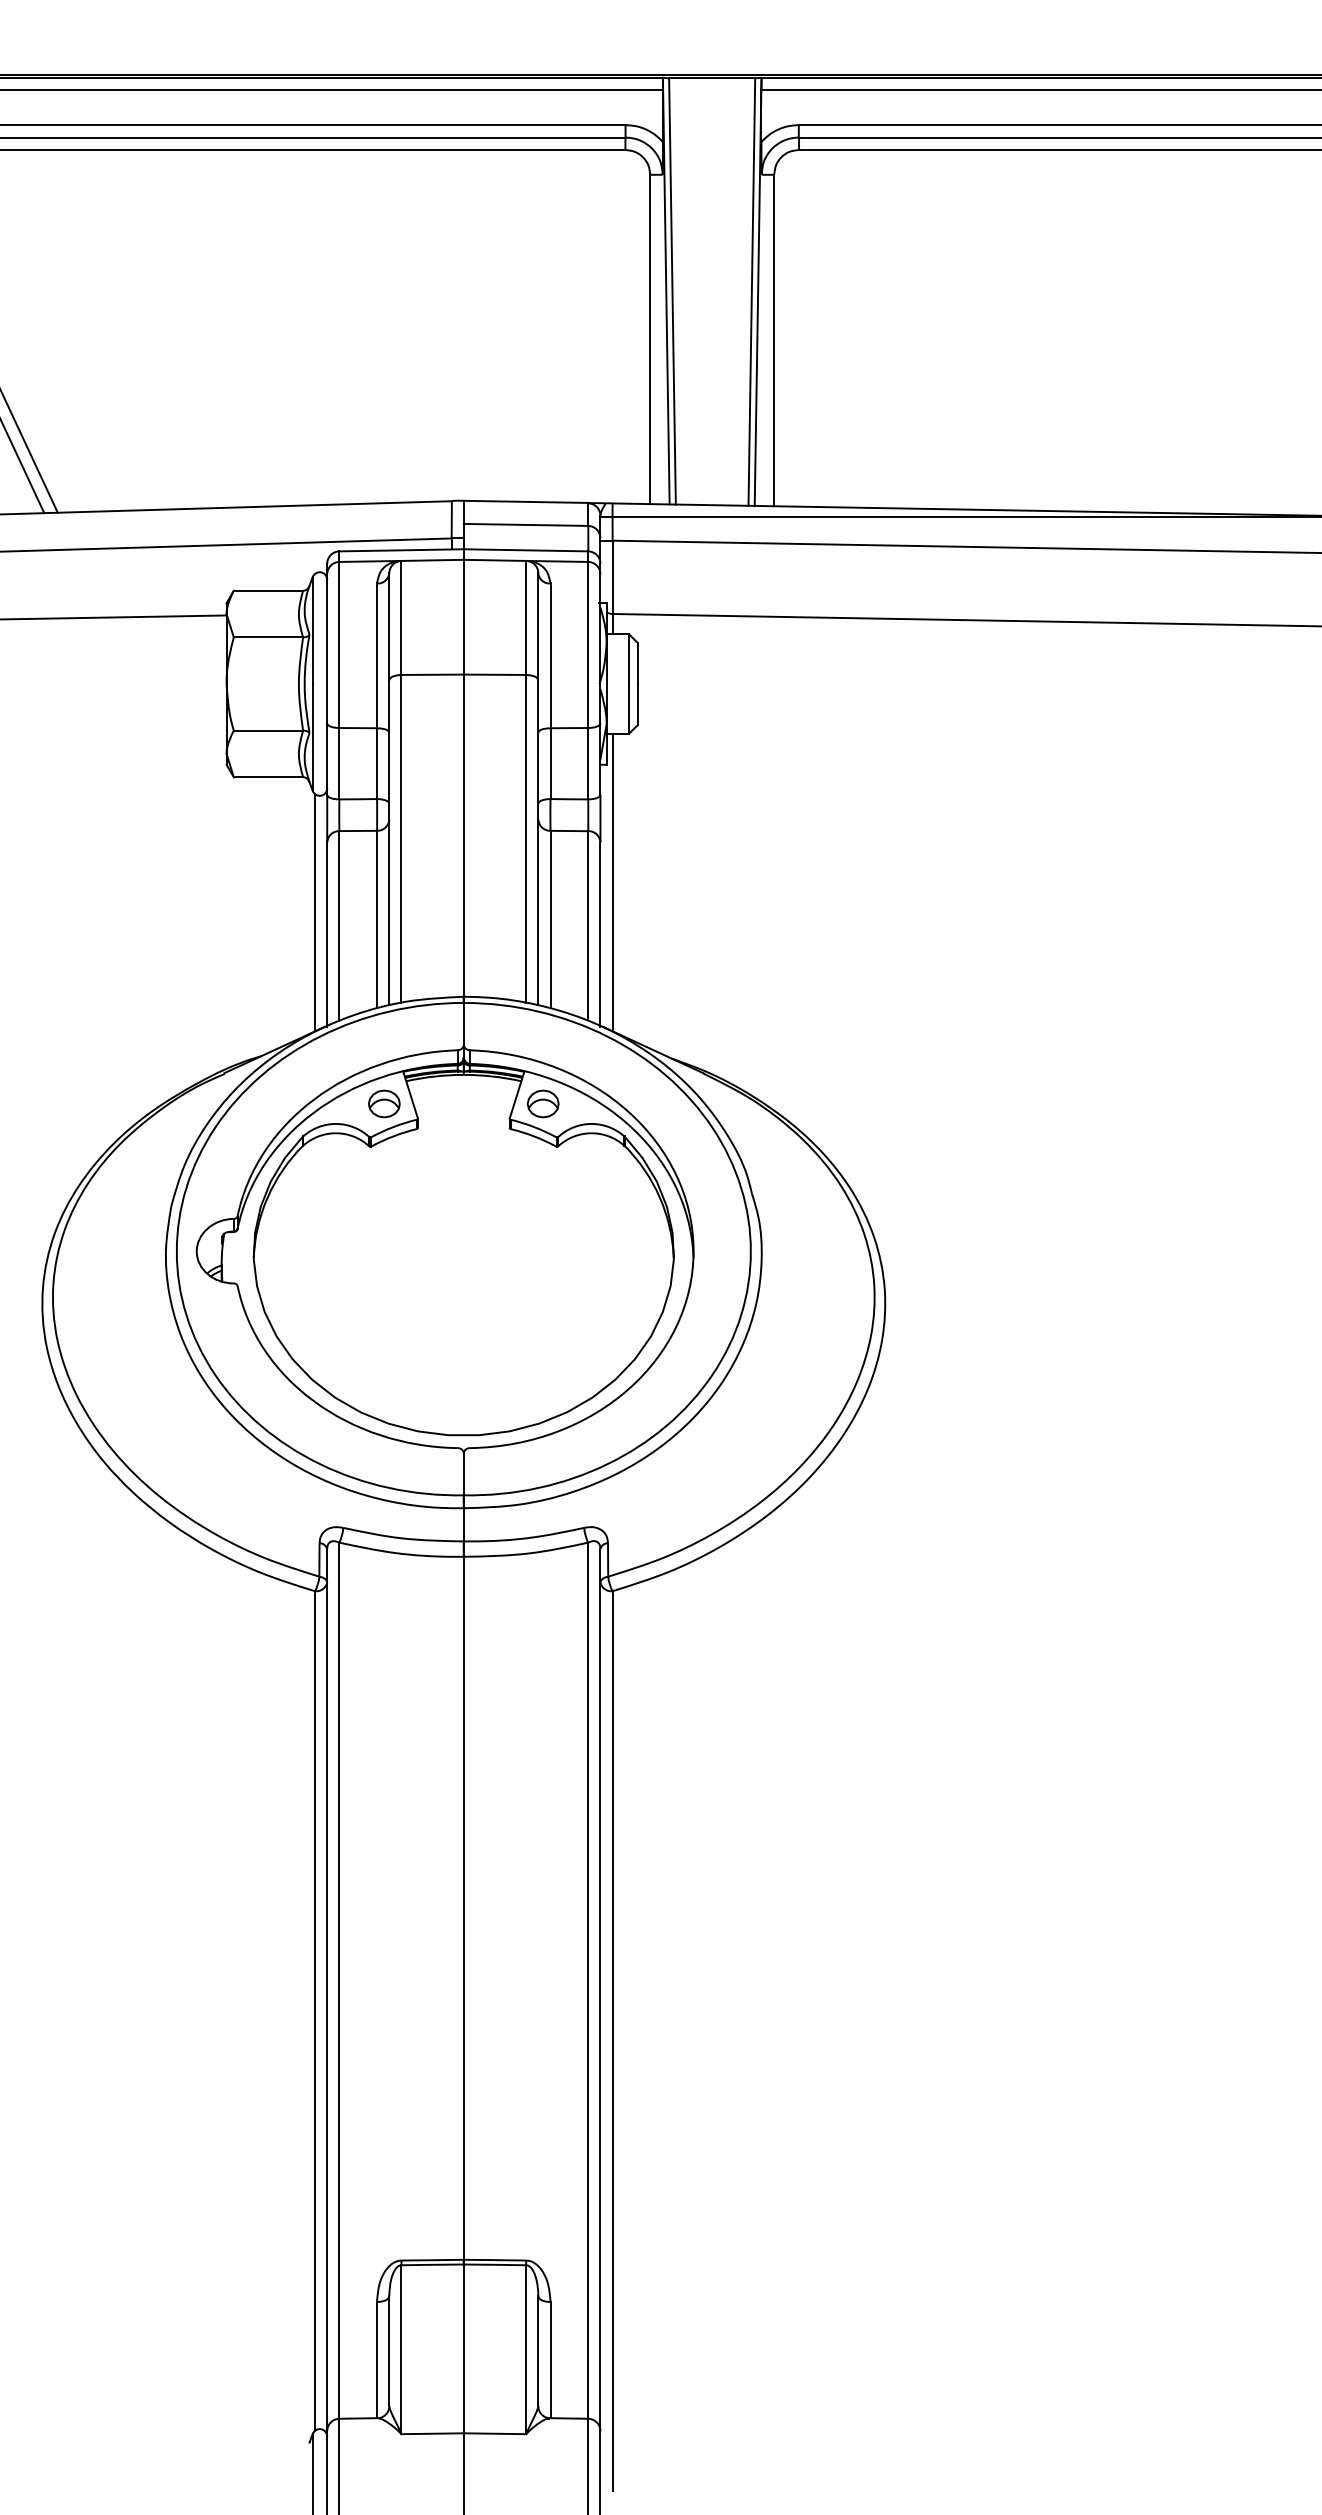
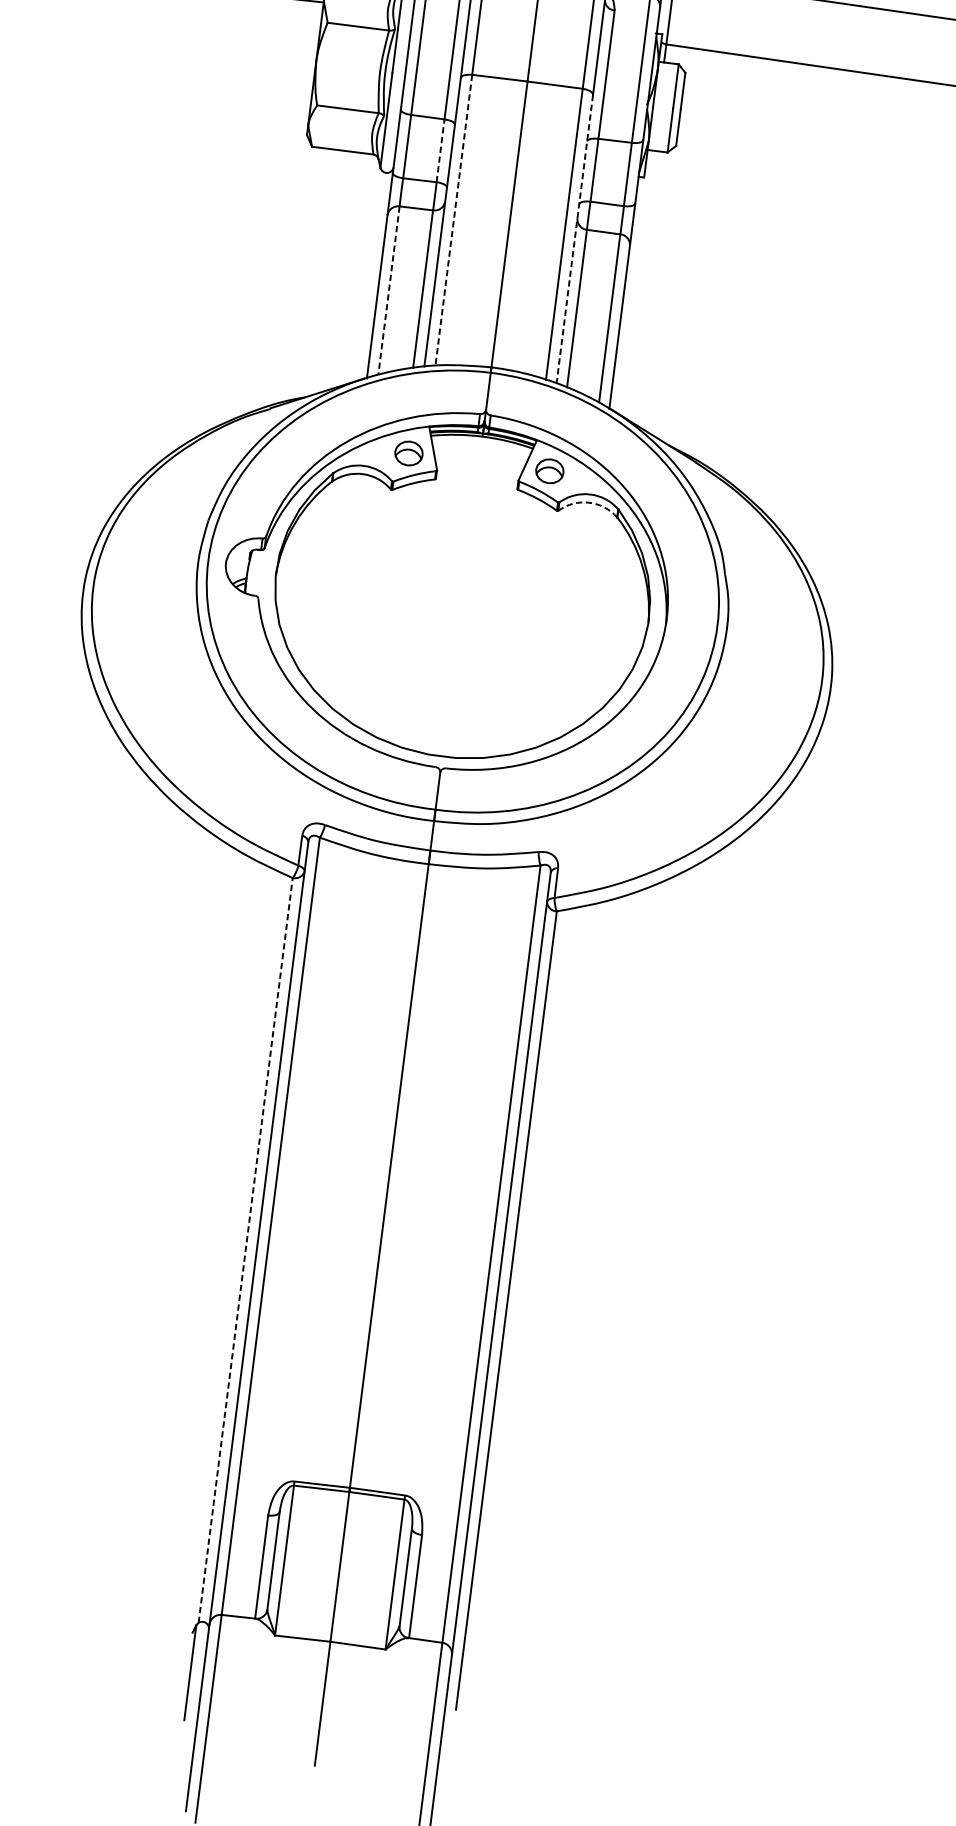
line: (377, 763) -> (441, 150), solid -> dashed
line: (401, 839) -> (453, 220), solid -> dashed
line: (538, 842) -> (574, 238), solid -> dashed
line: (612, 882) -> (636, 282), removed
line: (314, 912) -> (368, 275), removed
line: (339, 926) -> (389, 291), solid -> dashed
arc: (591, 1133) -> (589, 502), solid -> dashed
line: (314, 2011) -> (245, 1250), solid -> dashed

